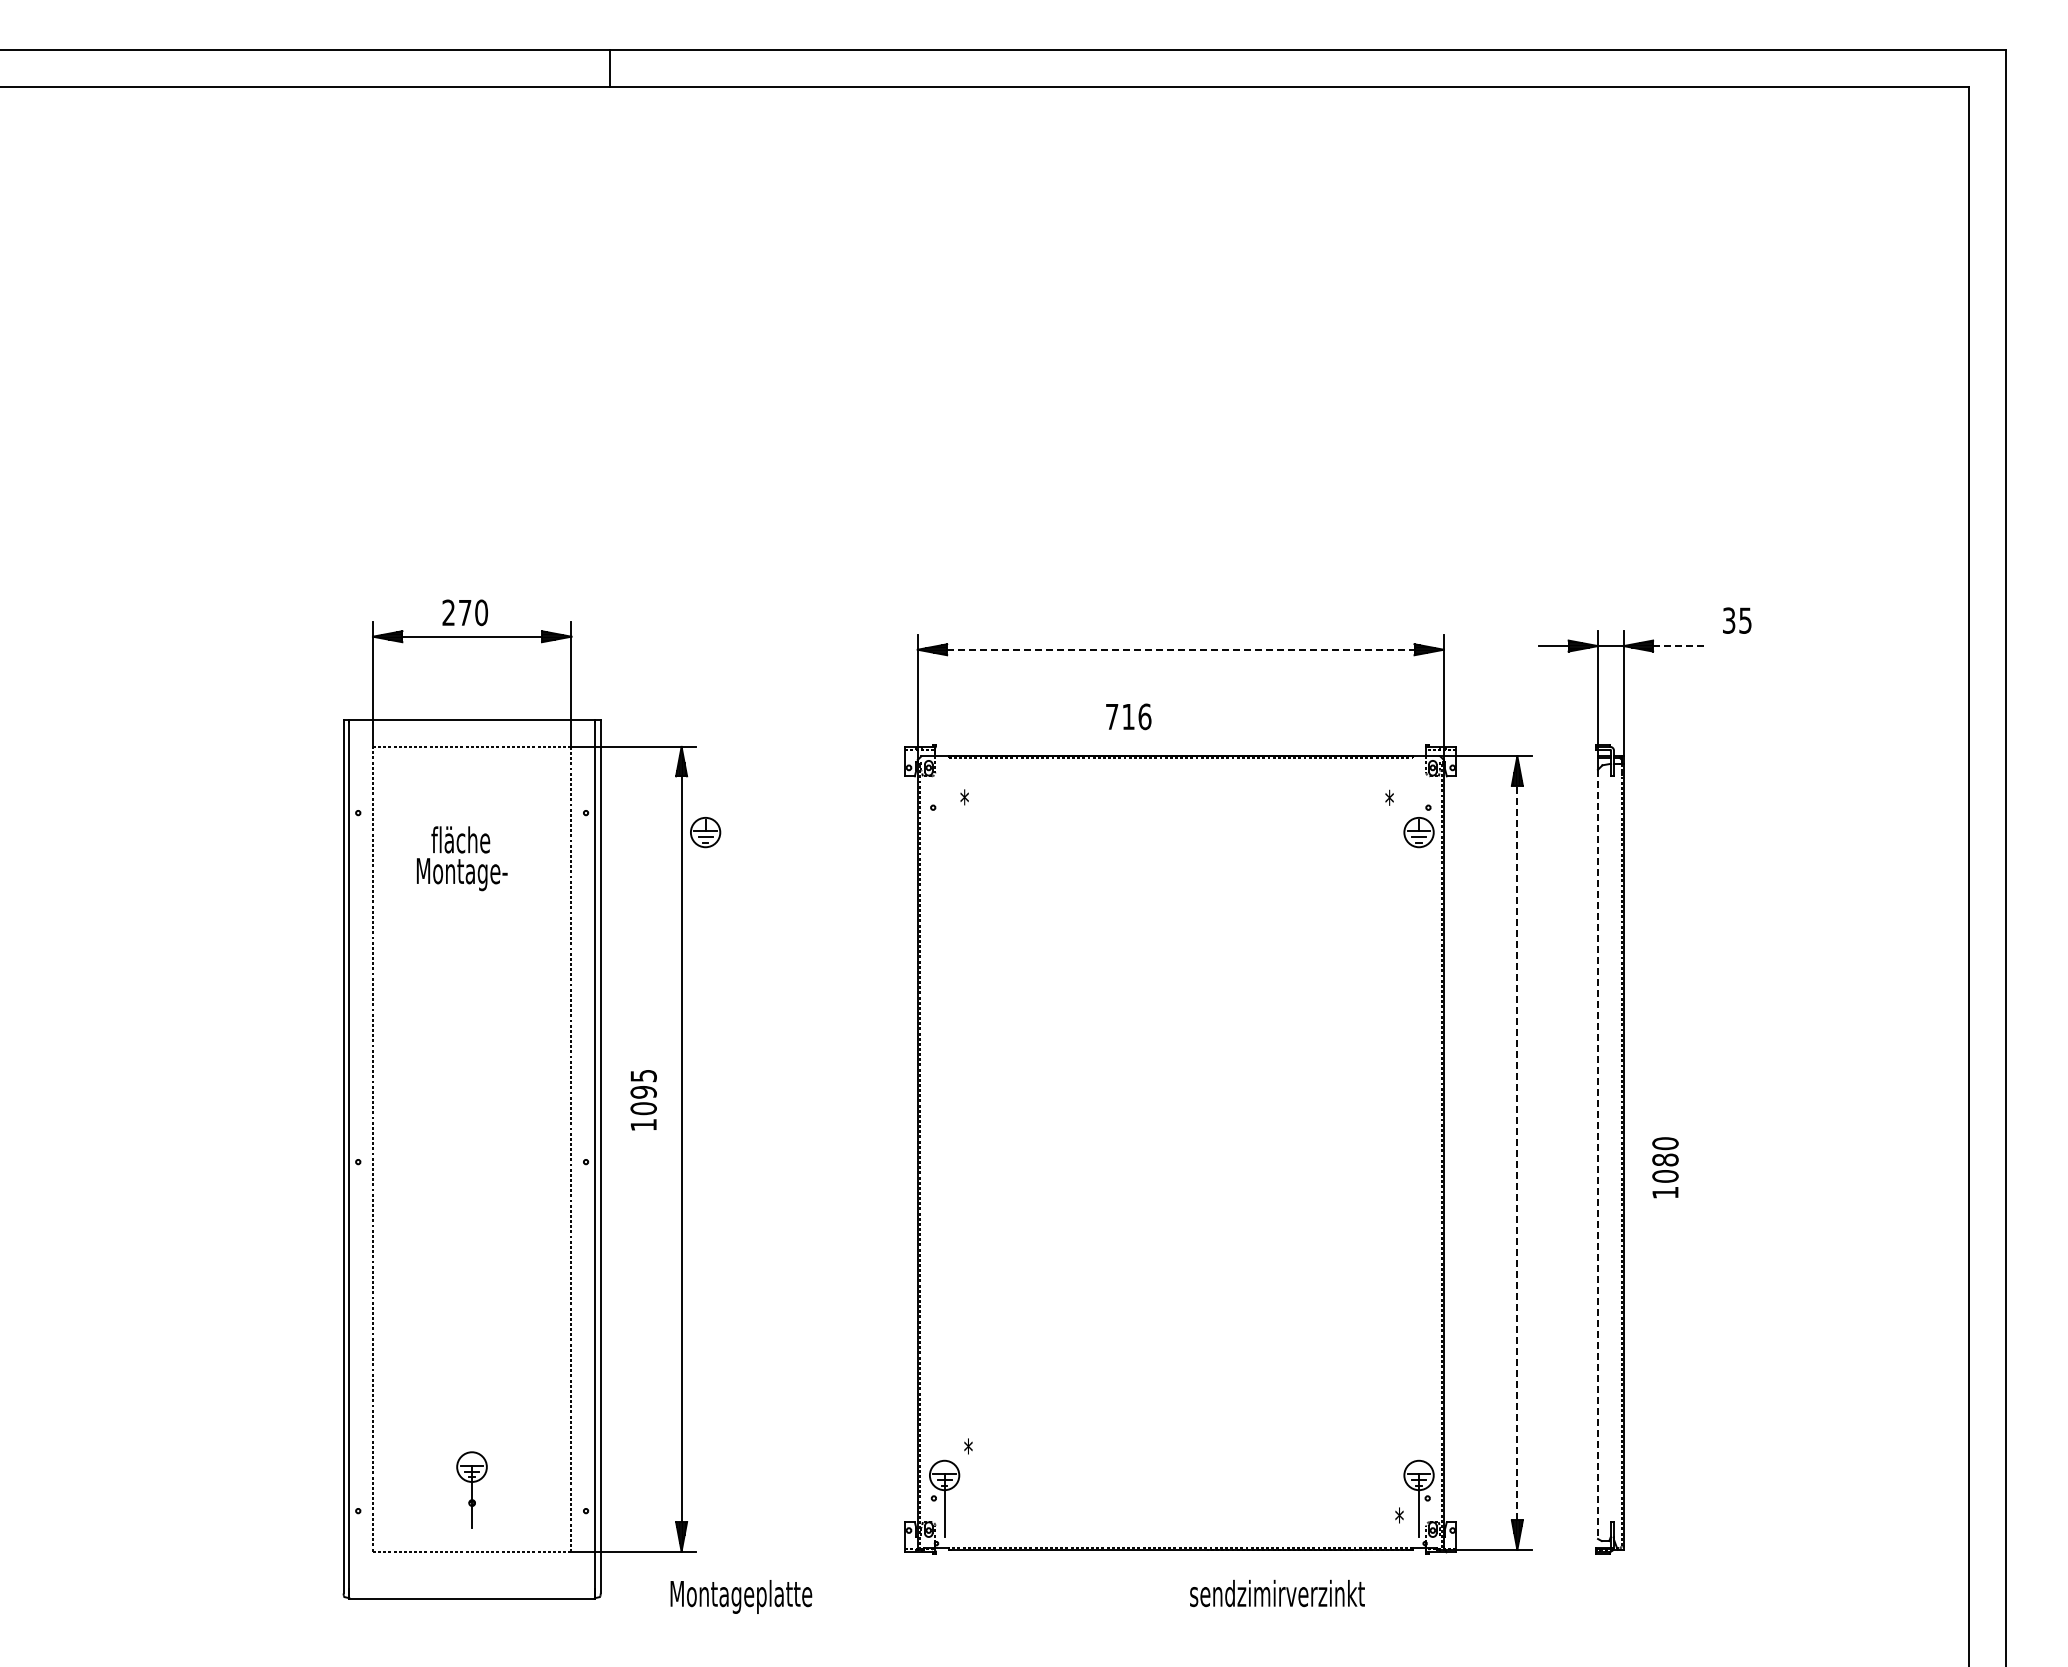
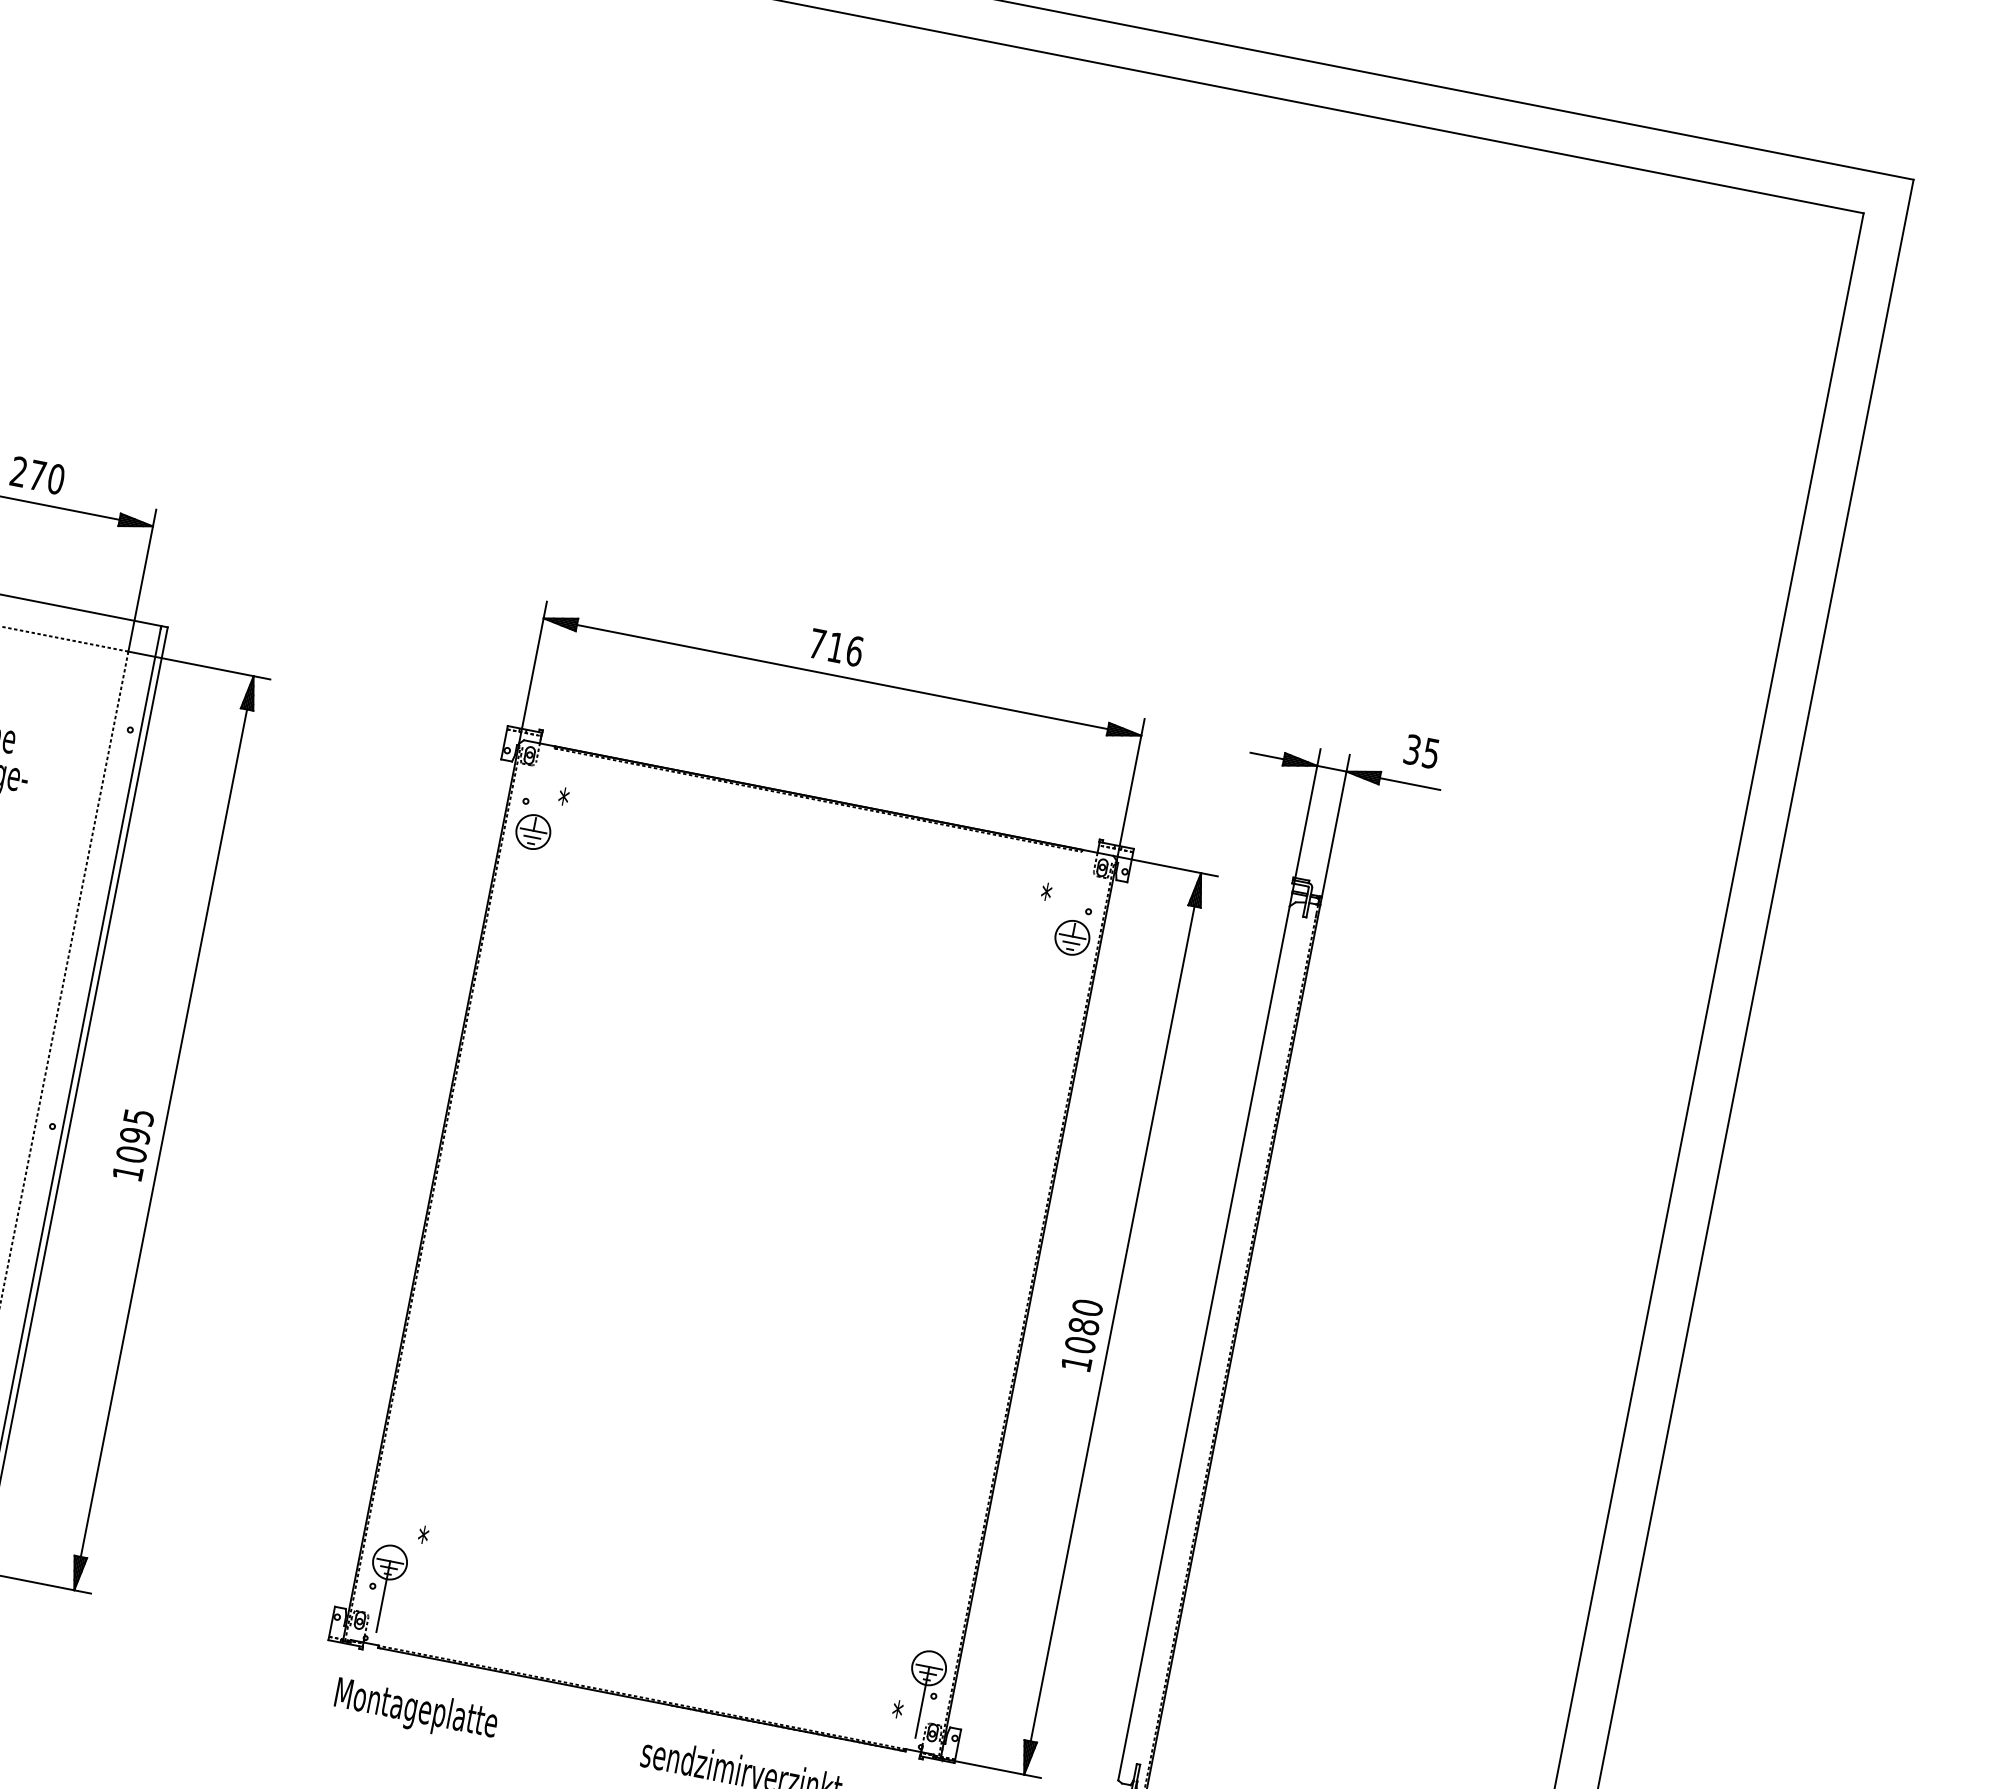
text: (1737, 620) -> (1422, 751), moved
line: (1679, 646) -> (1409, 784), dashed -> solid
line: (1180, 649) -> (842, 676), dashed -> solid
text: (1128, 716) -> (836, 647), moved
part: (705, 832) -> (533, 832), moved
text: (643, 1100) -> (133, 1145), moved
line: (1517, 1152) -> (1112, 1323), dashed -> solid
line: (1598, 1154) -> (1204, 1343), dashed -> solid
text: (1665, 1167) -> (1082, 1334), moved
text: (741, 1596) -> (416, 1710), moved

